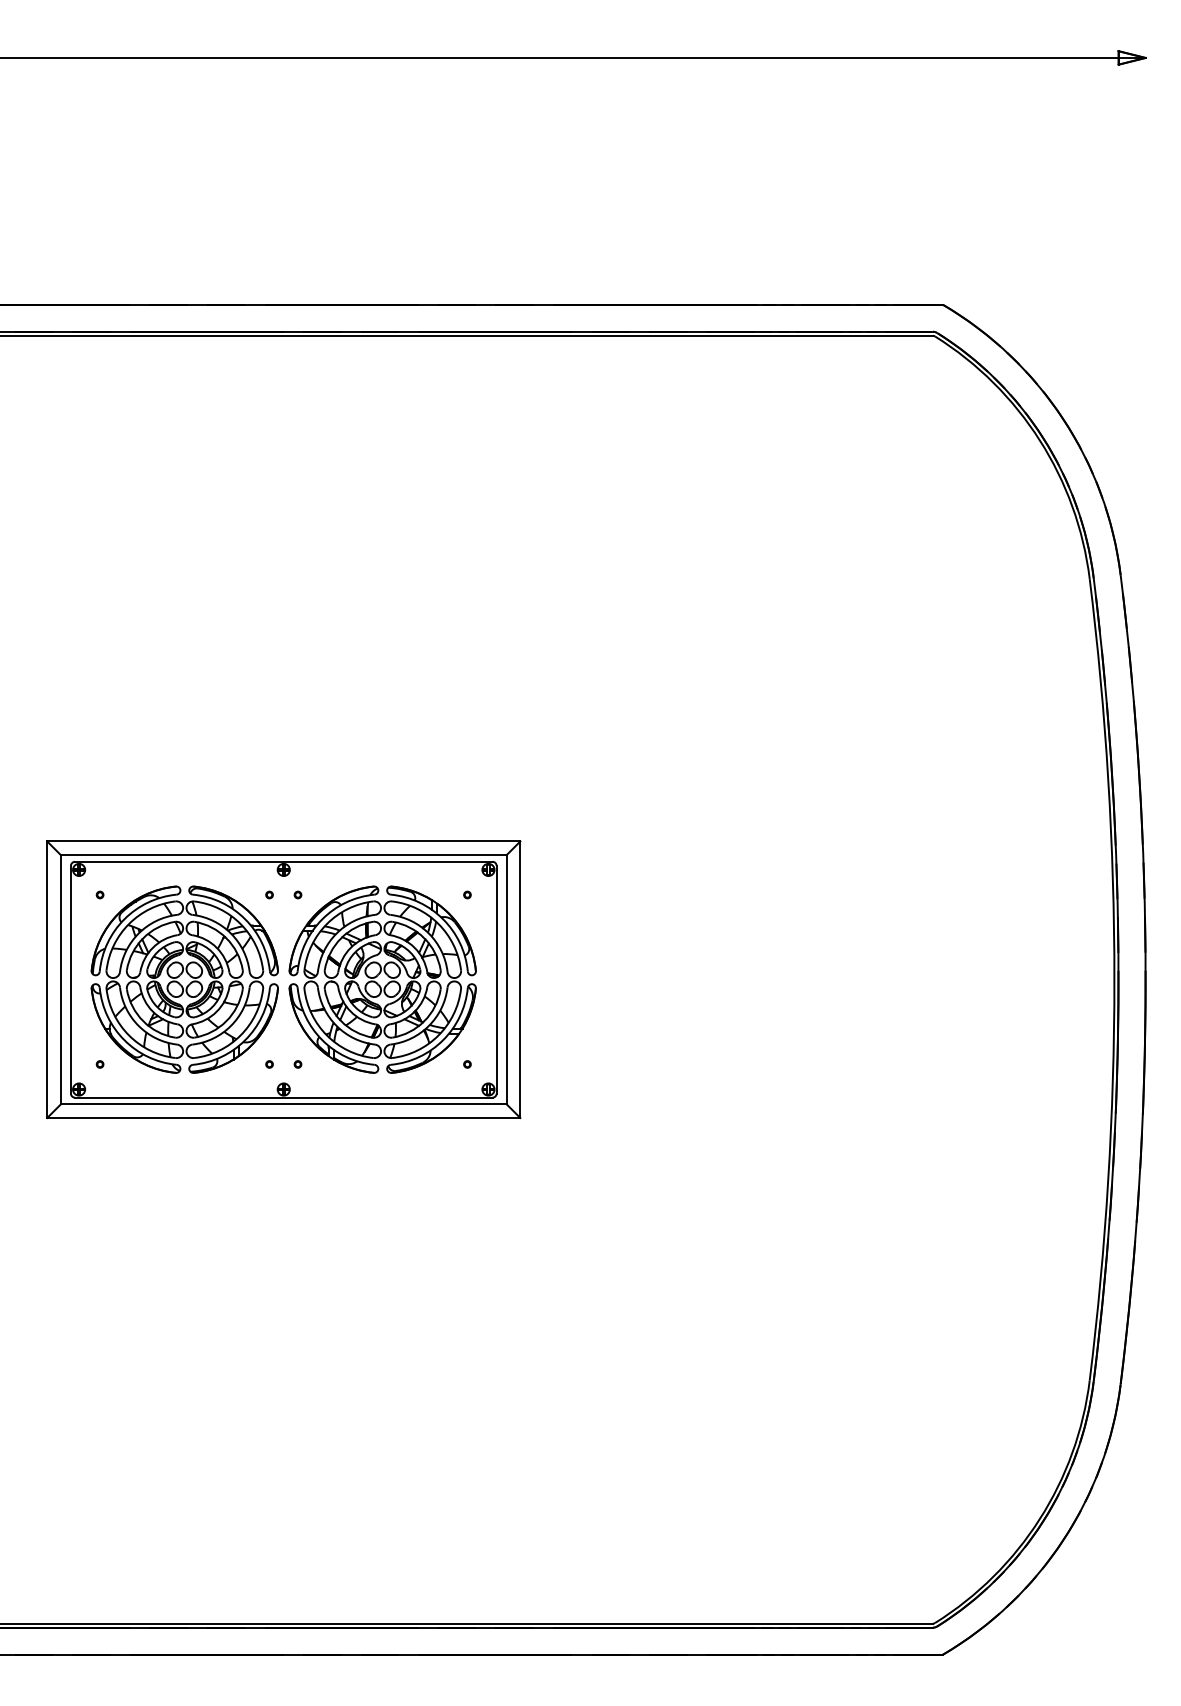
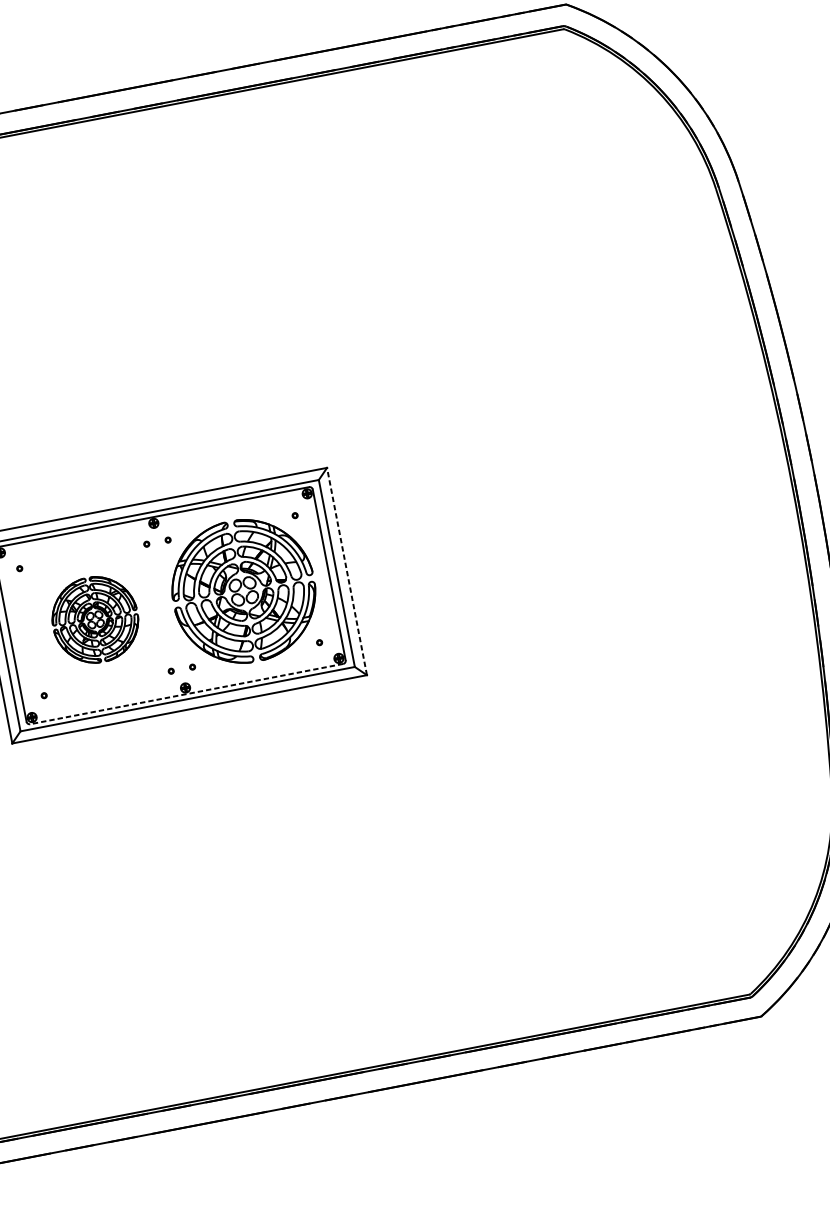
part: (184, 979) -> (95, 619), size x0.6
line: (520, 979) -> (347, 571), solid -> dashed
line: (283, 1097) -> (186, 694), solid -> dashed

